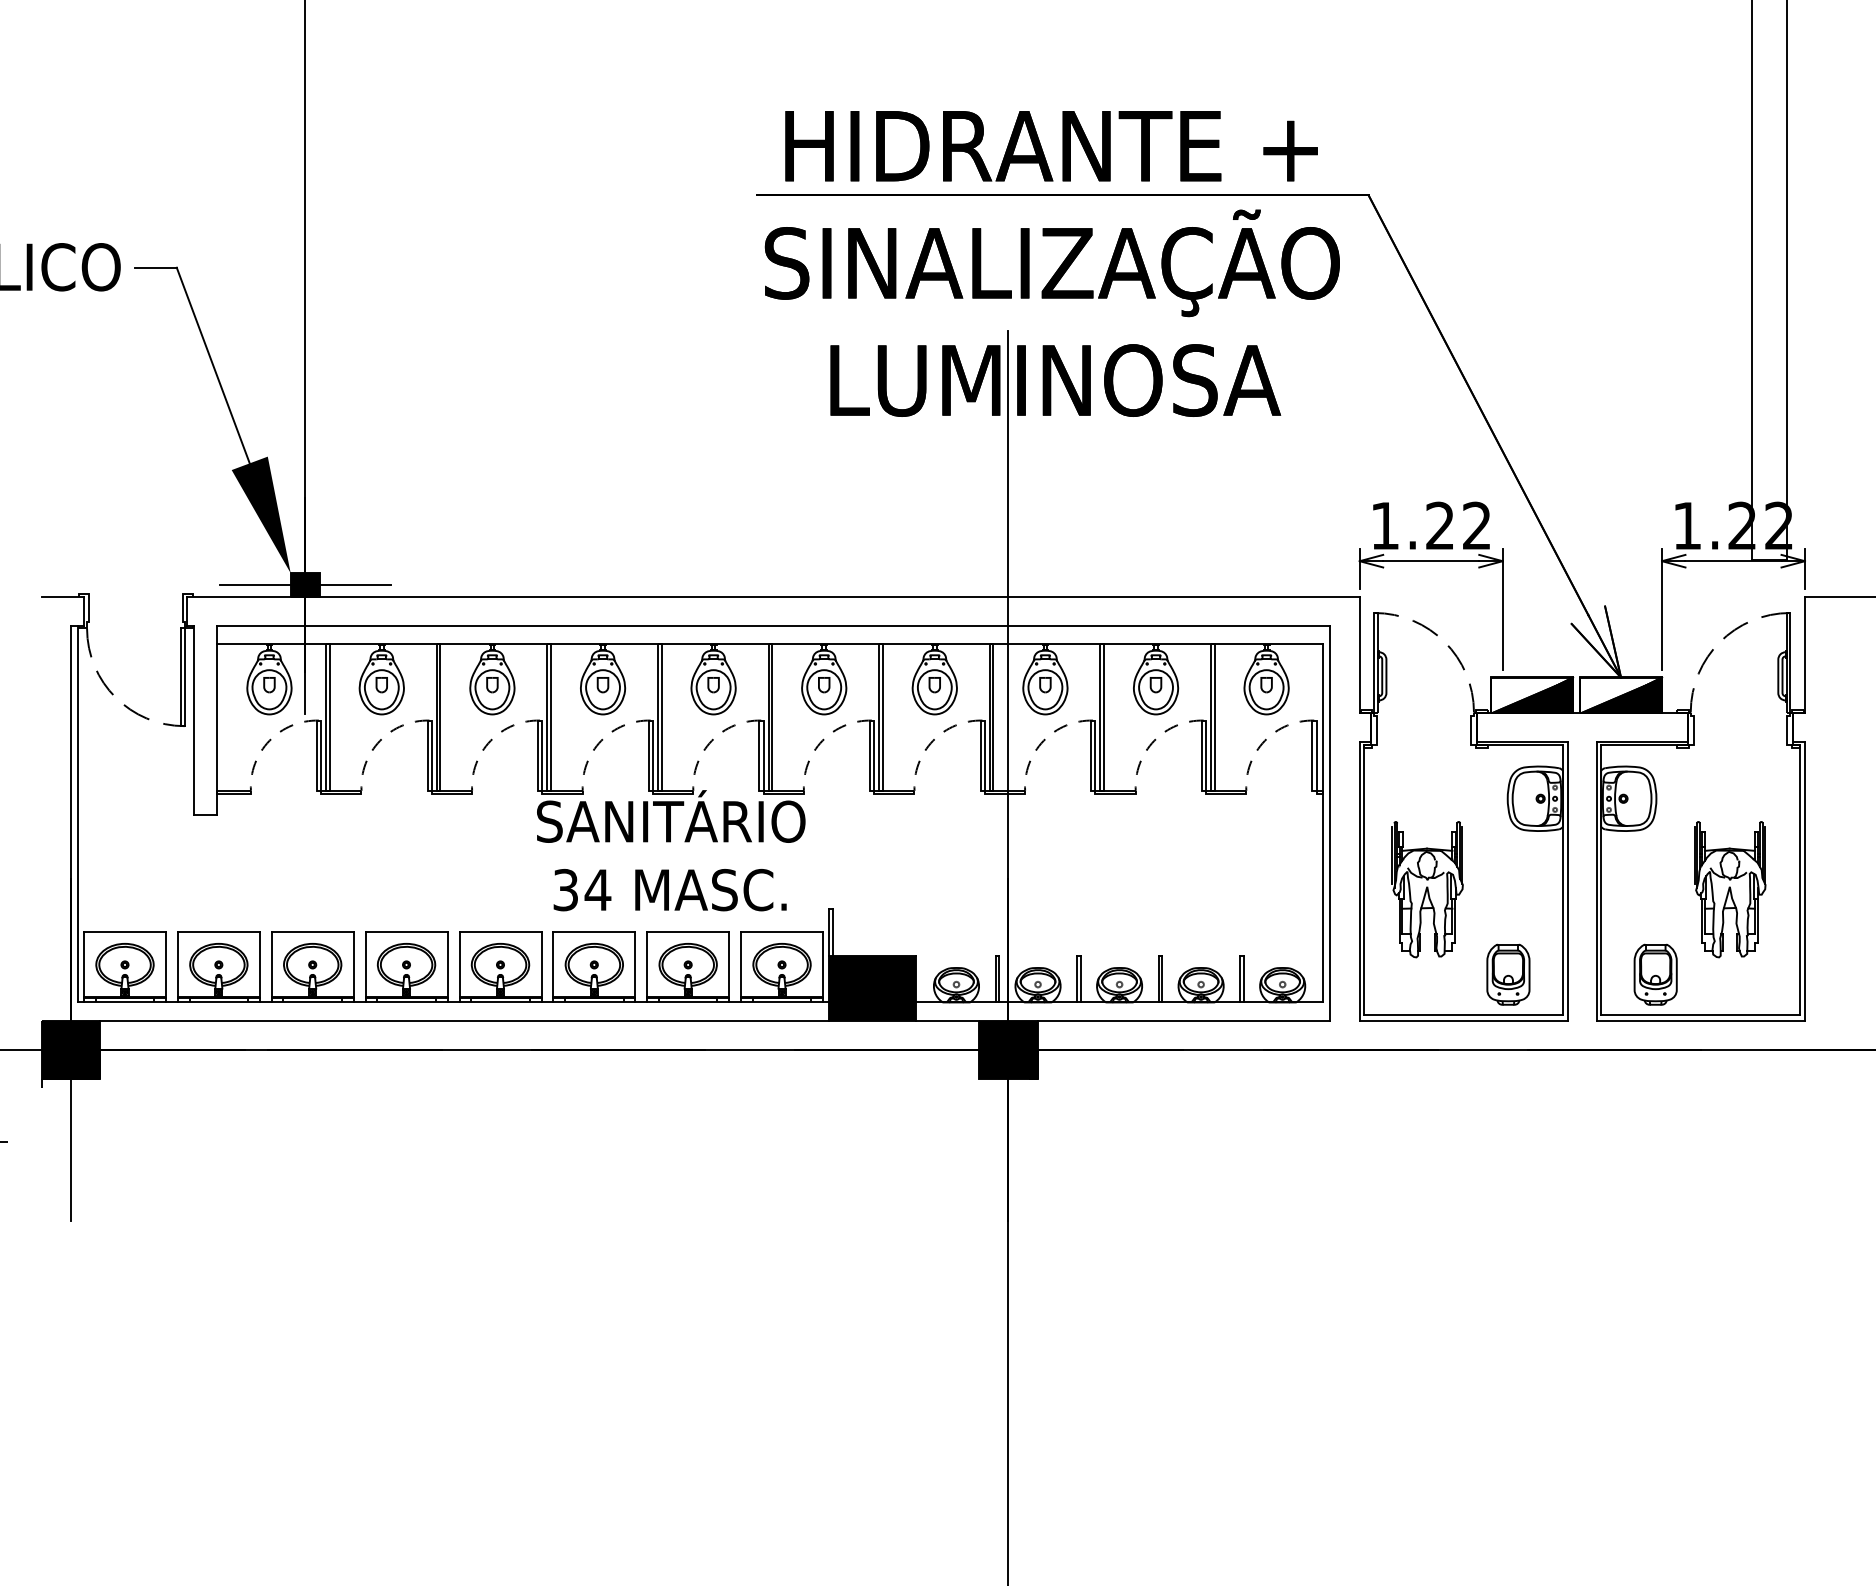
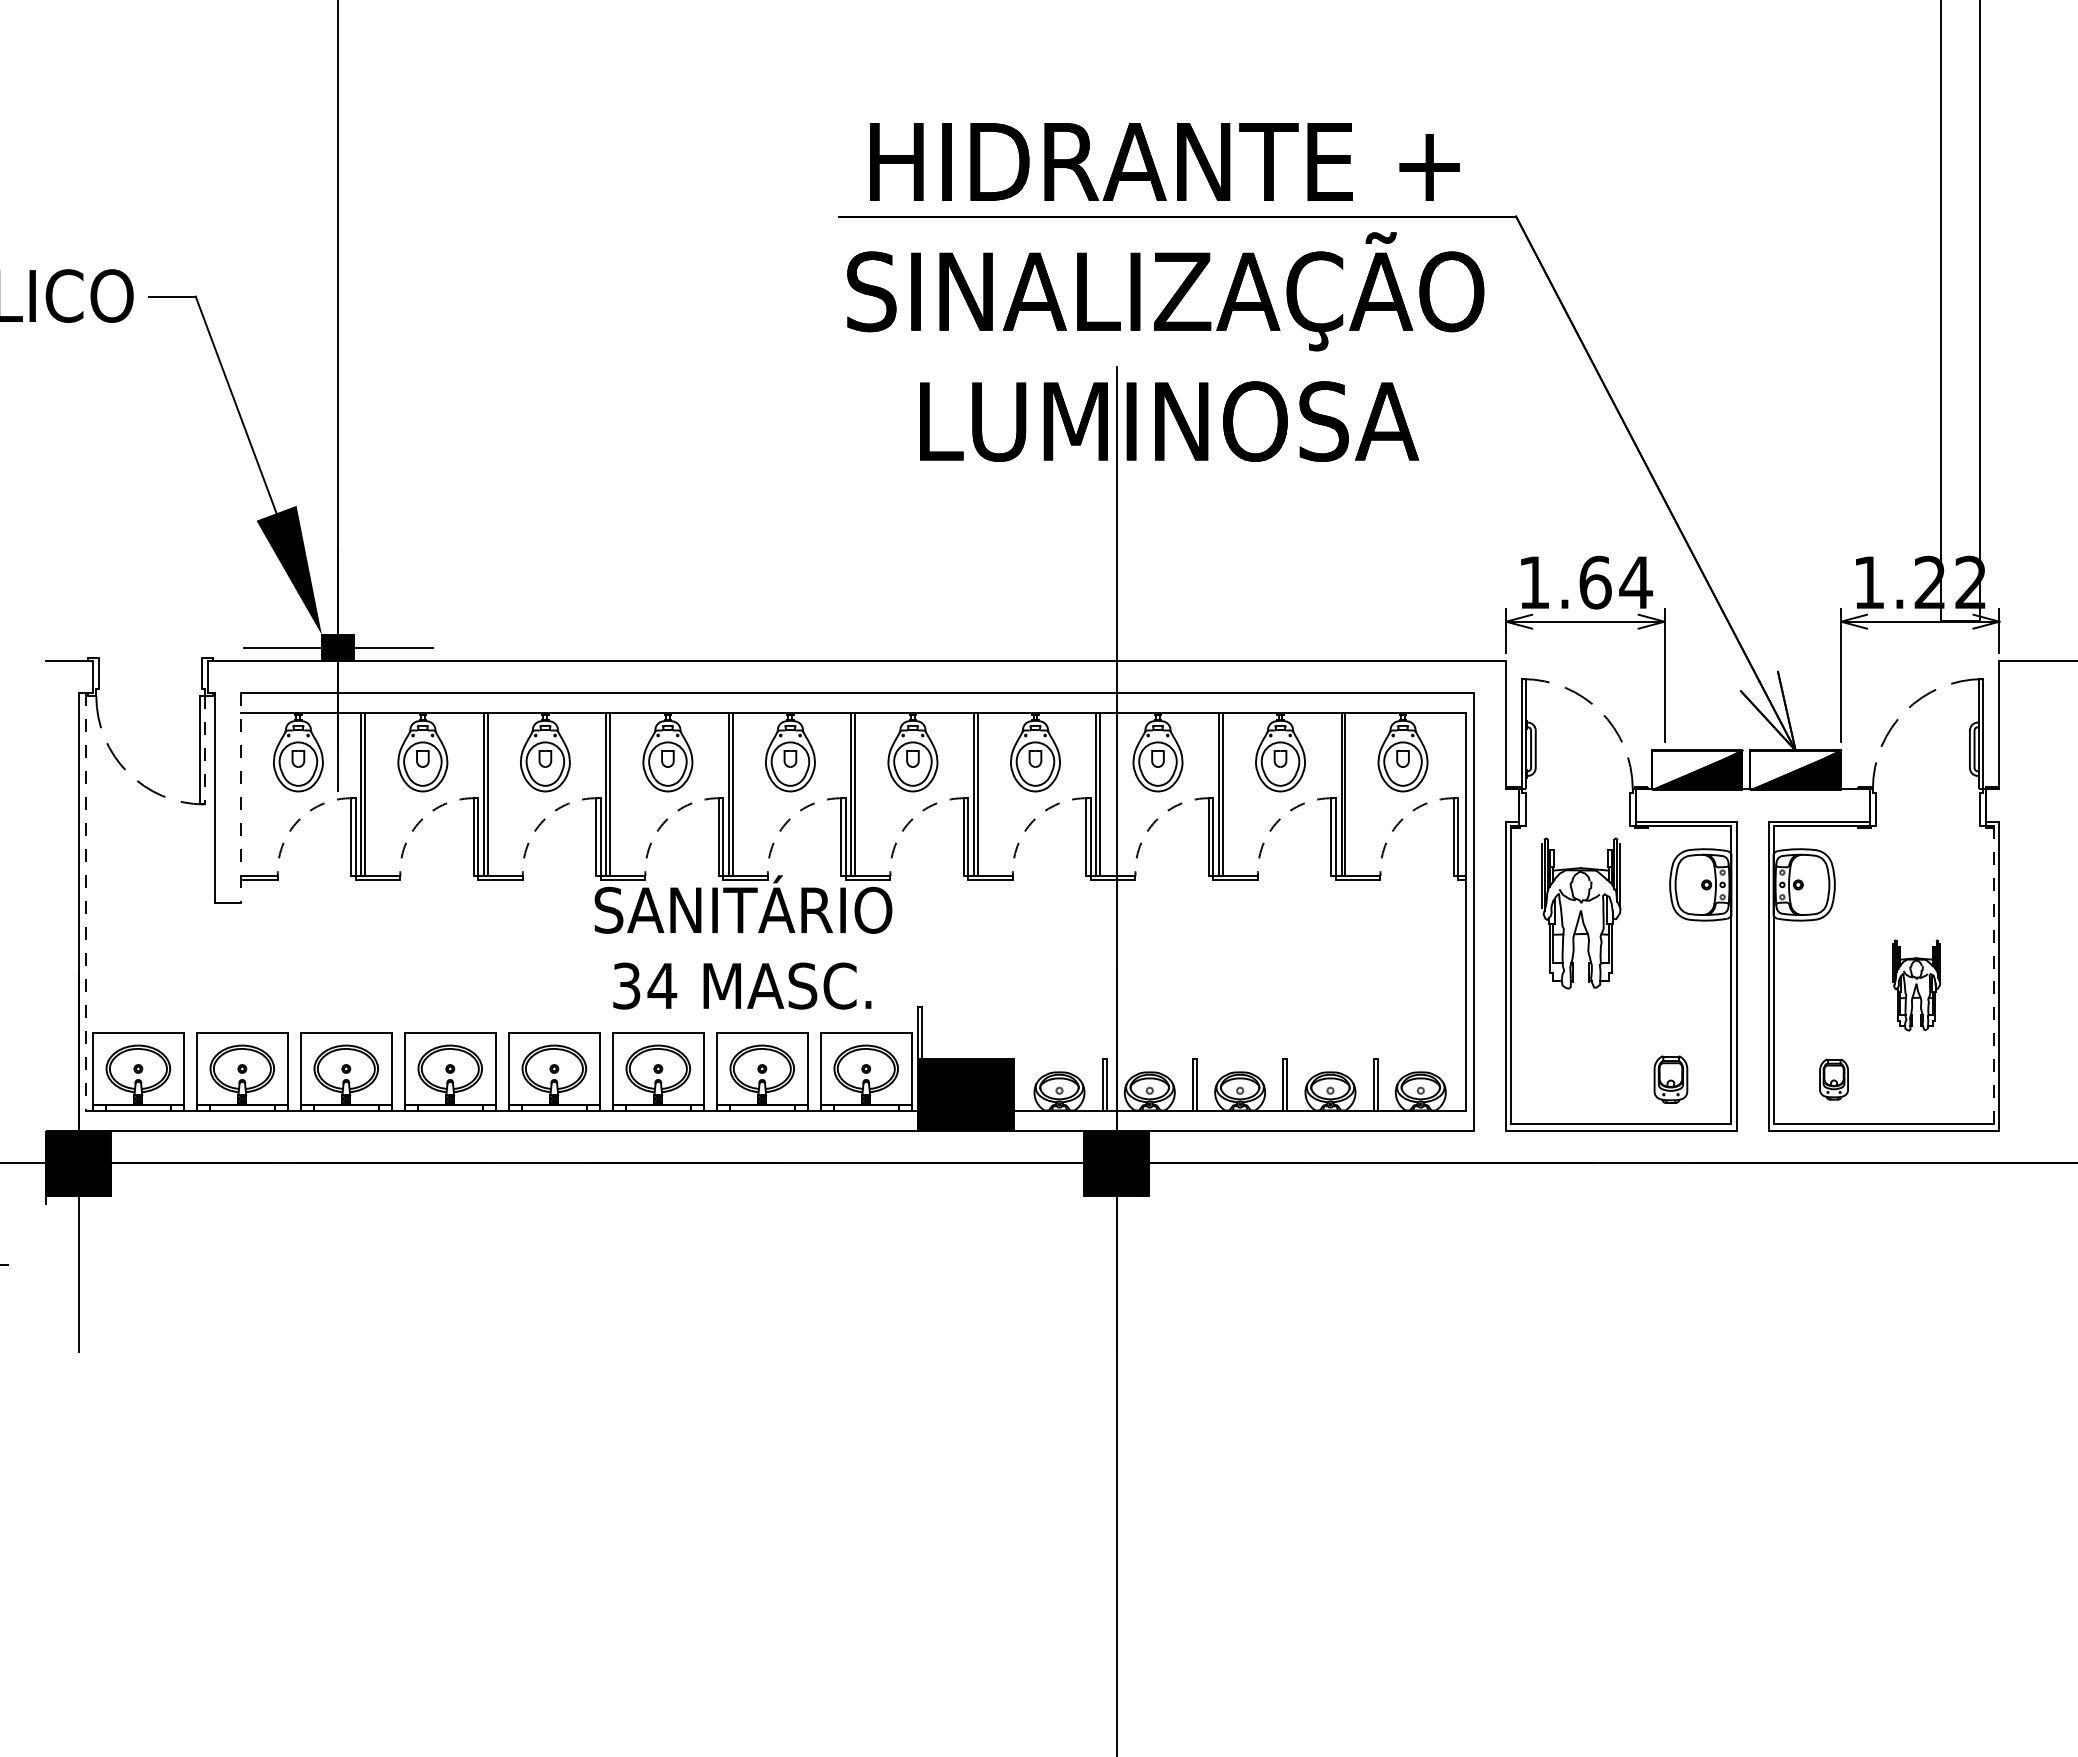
text: (1459, 525) -> (1616, 582), 1.22 -> 1.64
line: (184, 677) -> (204, 750), solid -> dashed
line: (217, 720) -> (240, 798), solid -> dashed
line: (78, 813) -> (86, 901), solid -> dashed
line: (1800, 879) -> (1994, 974), solid -> dashed
part: (1427, 889) -> (1581, 913), moved
part: (1730, 889) -> (1916, 985), size x0.6
part: (1508, 974) -> (1670, 1079), size x0.7
part: (1655, 974) -> (1833, 1079), size x0.6

